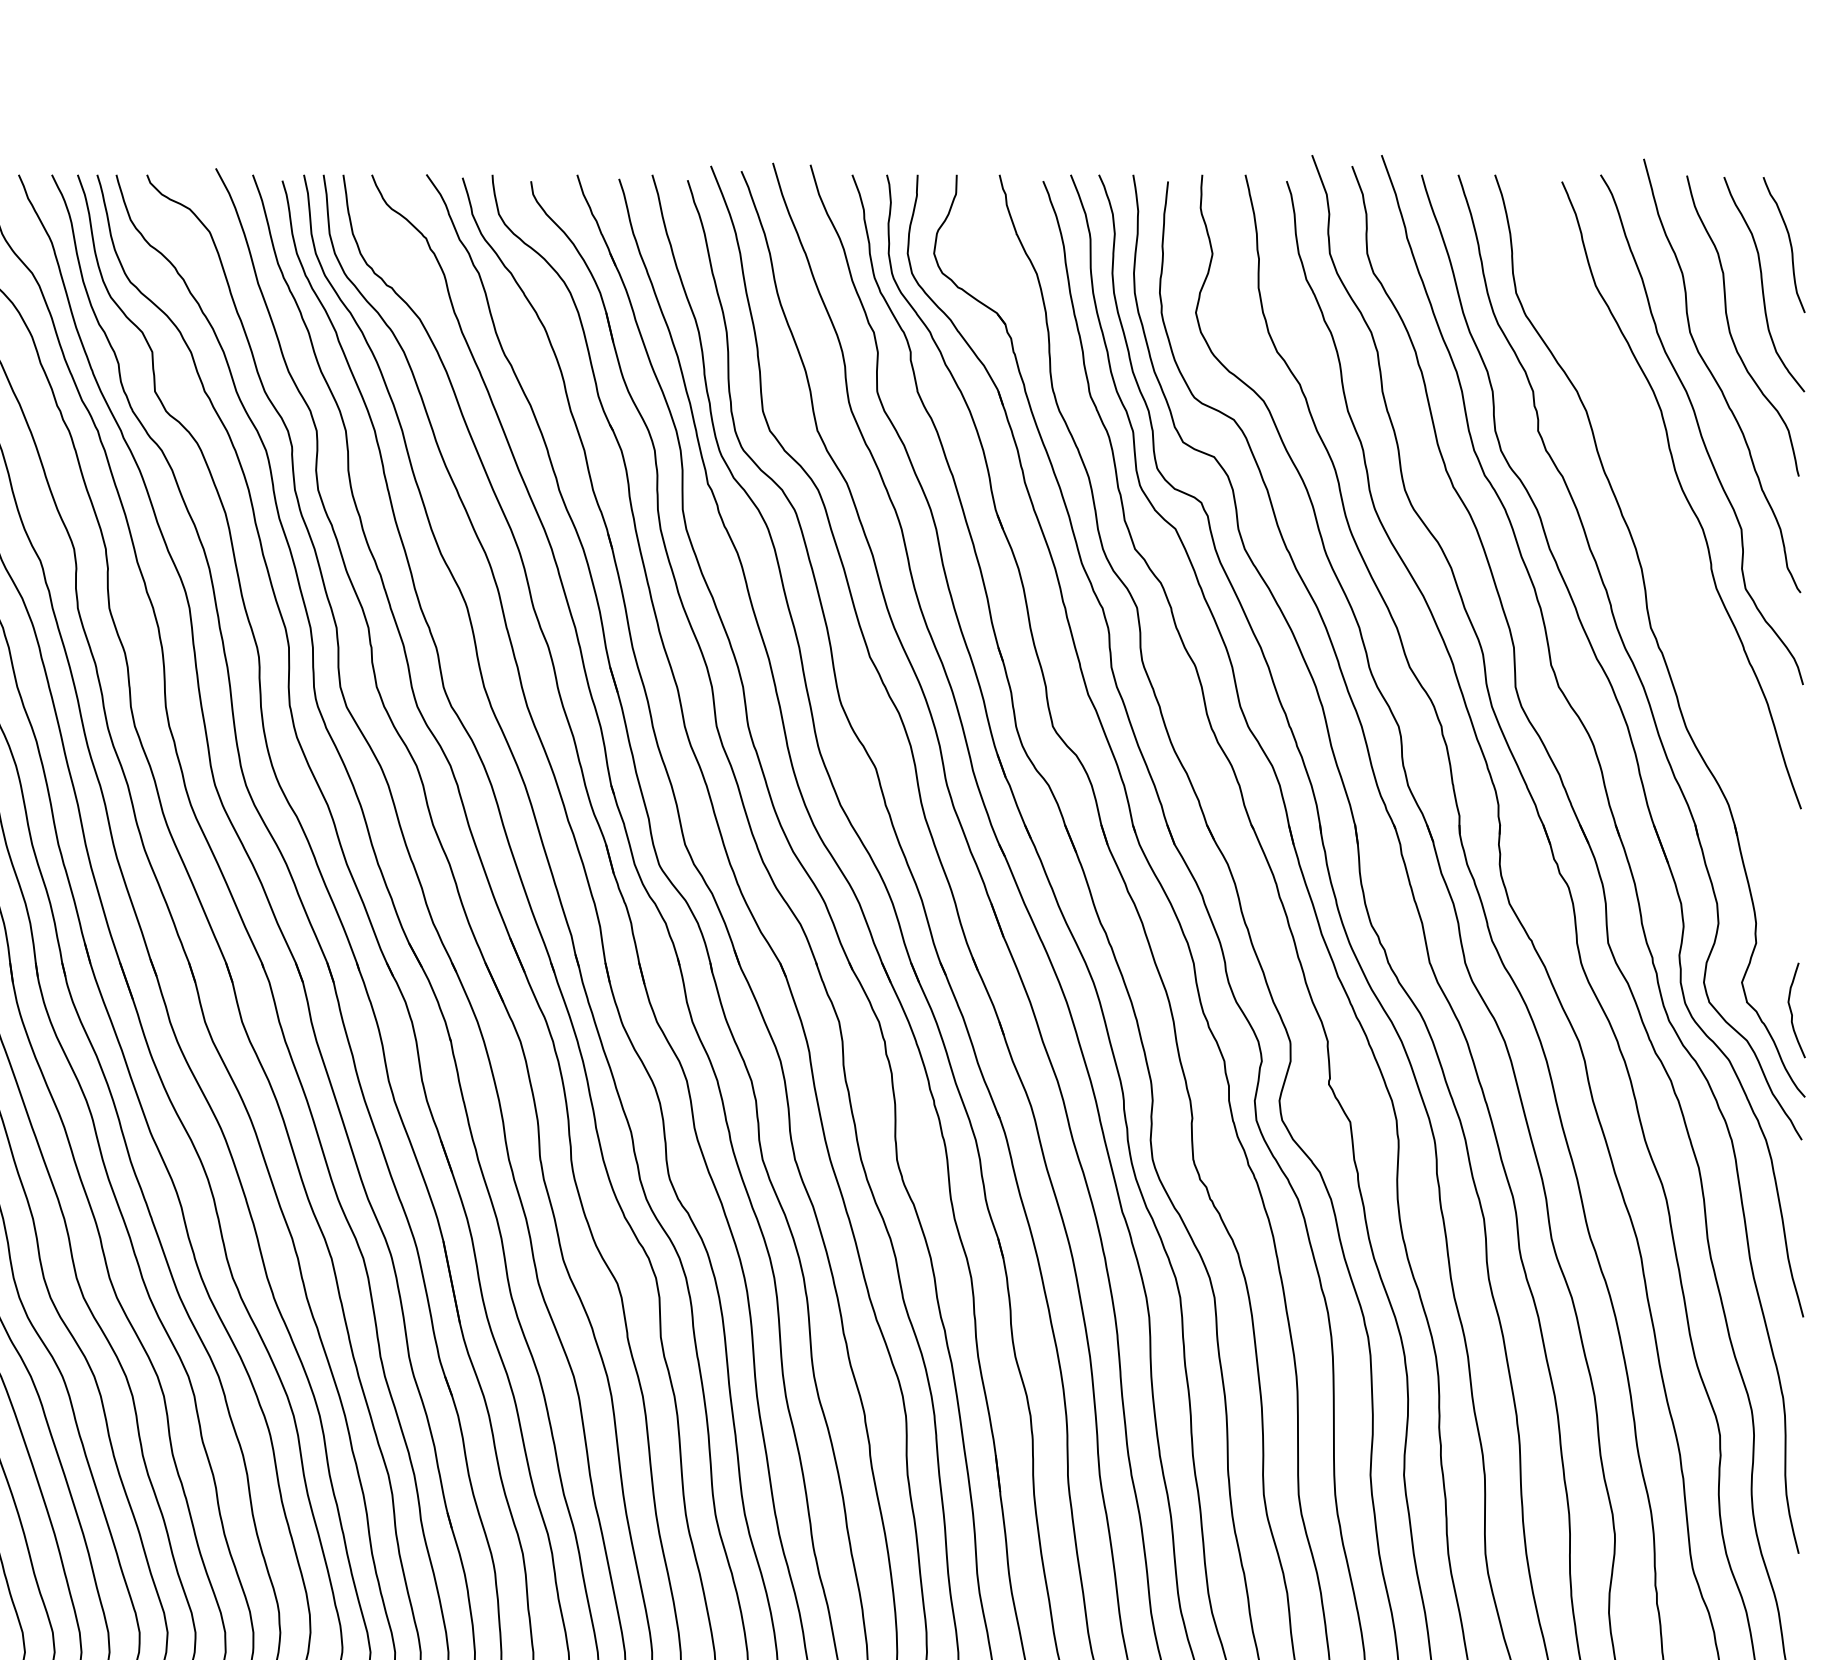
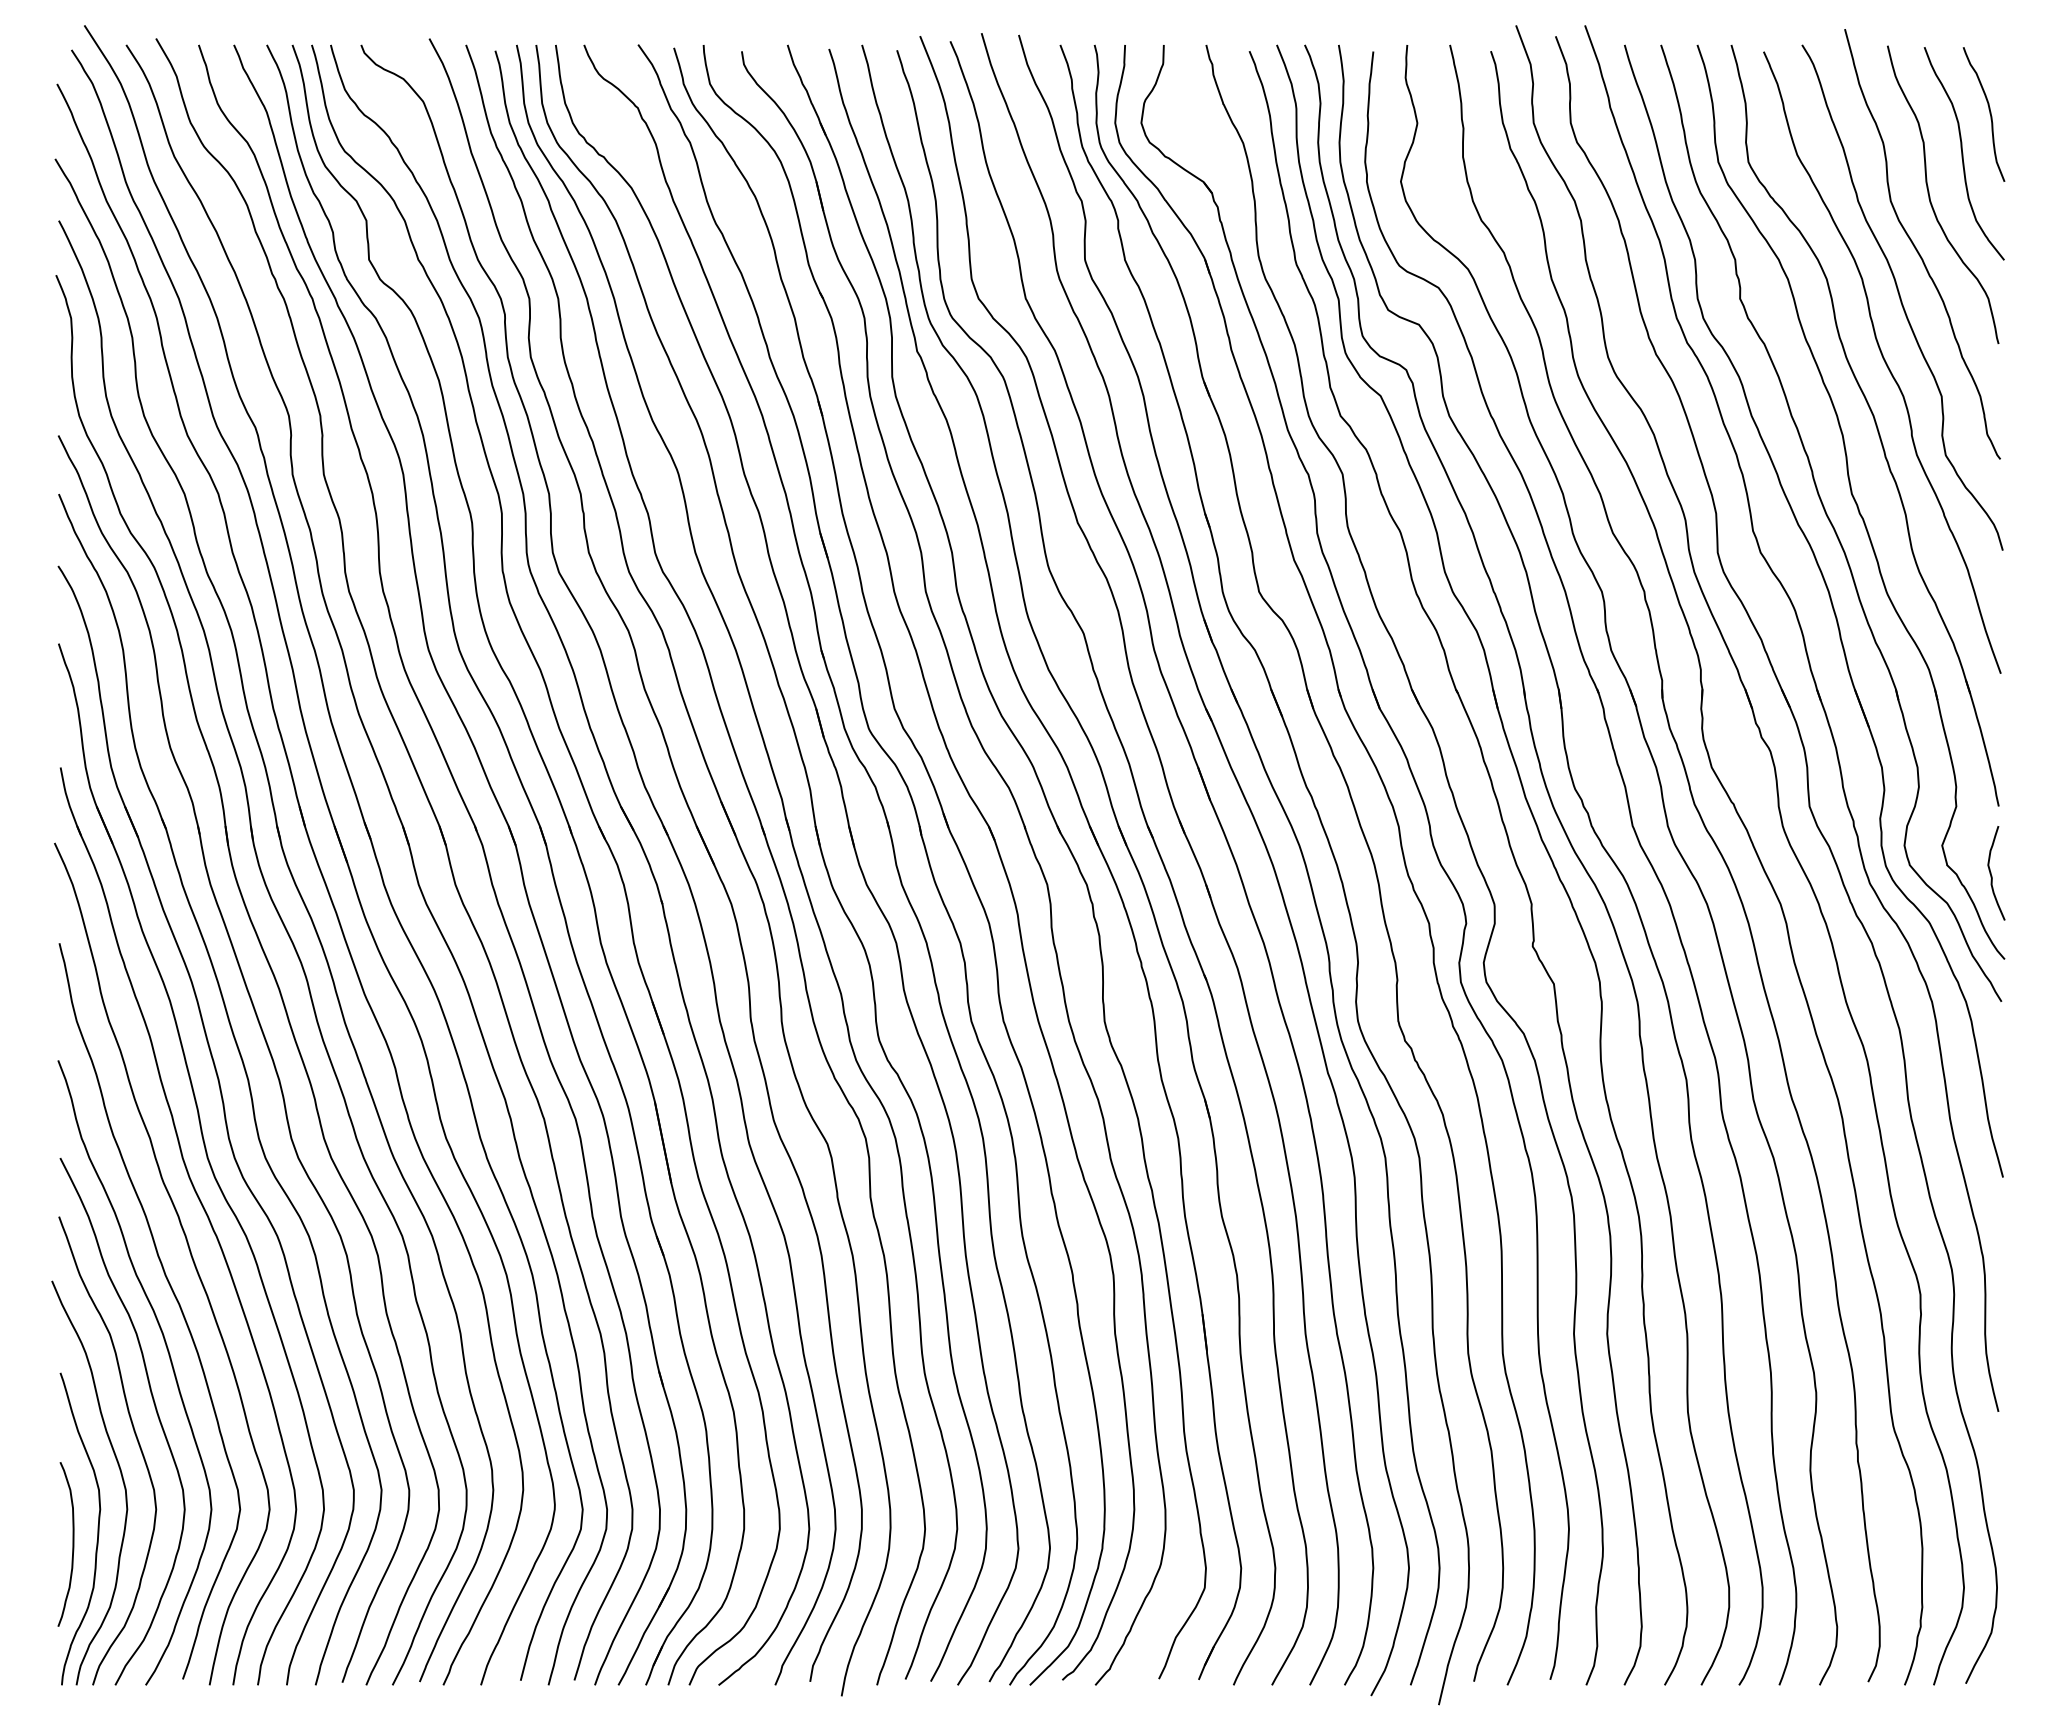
part: (1673, 555) -> (1874, 422), added

